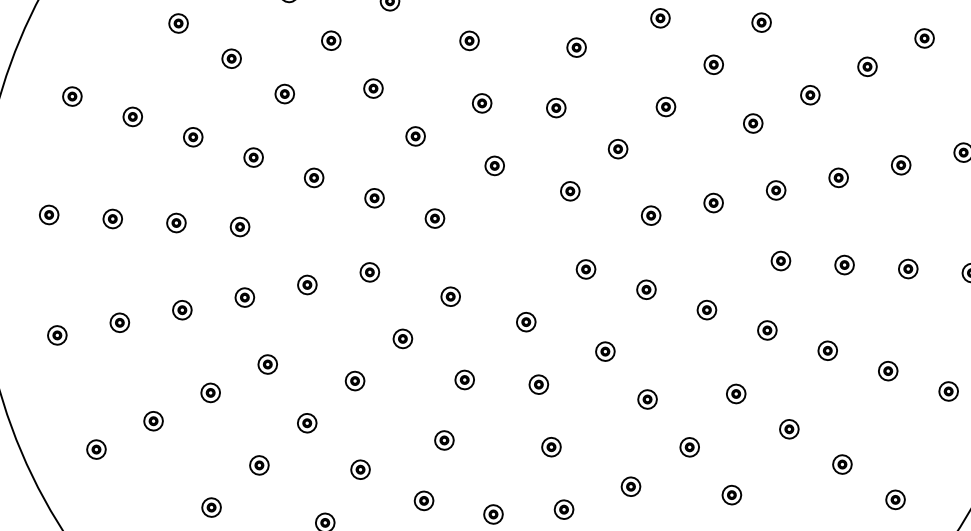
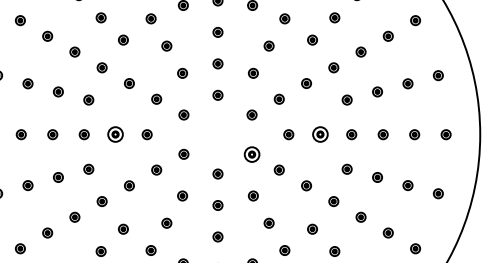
part: (712, 202) -> (319, 134), size x1.6
part: (584, 267) -> (251, 153), size x1.6
part: (306, 284) -> (115, 134), size x1.6

